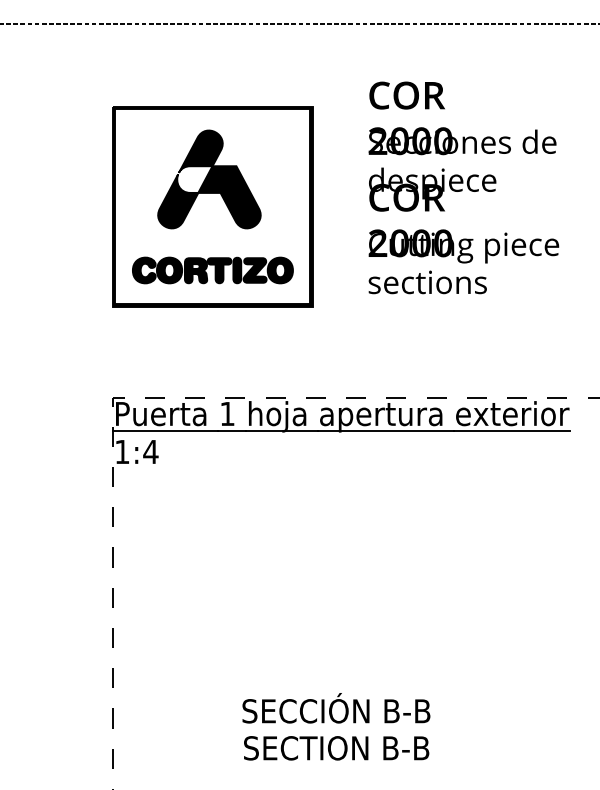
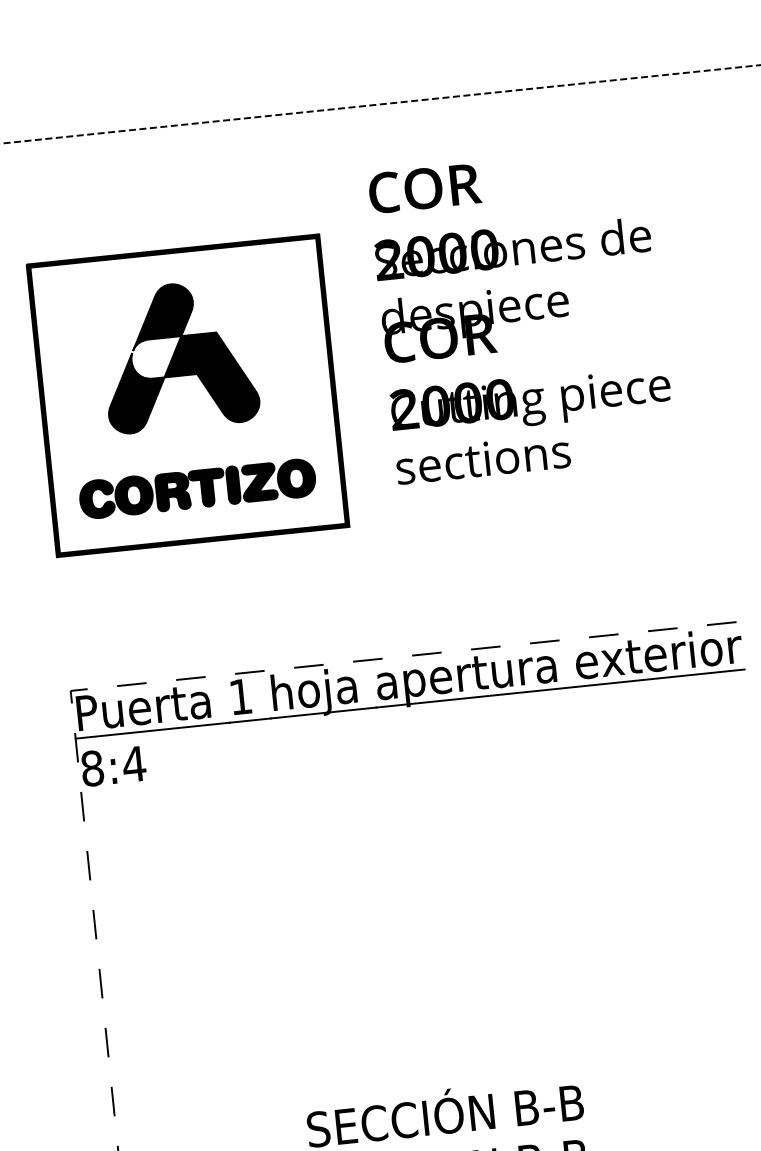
text: (463, 187) -> (521, 314), moved
text: (122, 451) -> (92, 767), 1:4 -> 8:4

